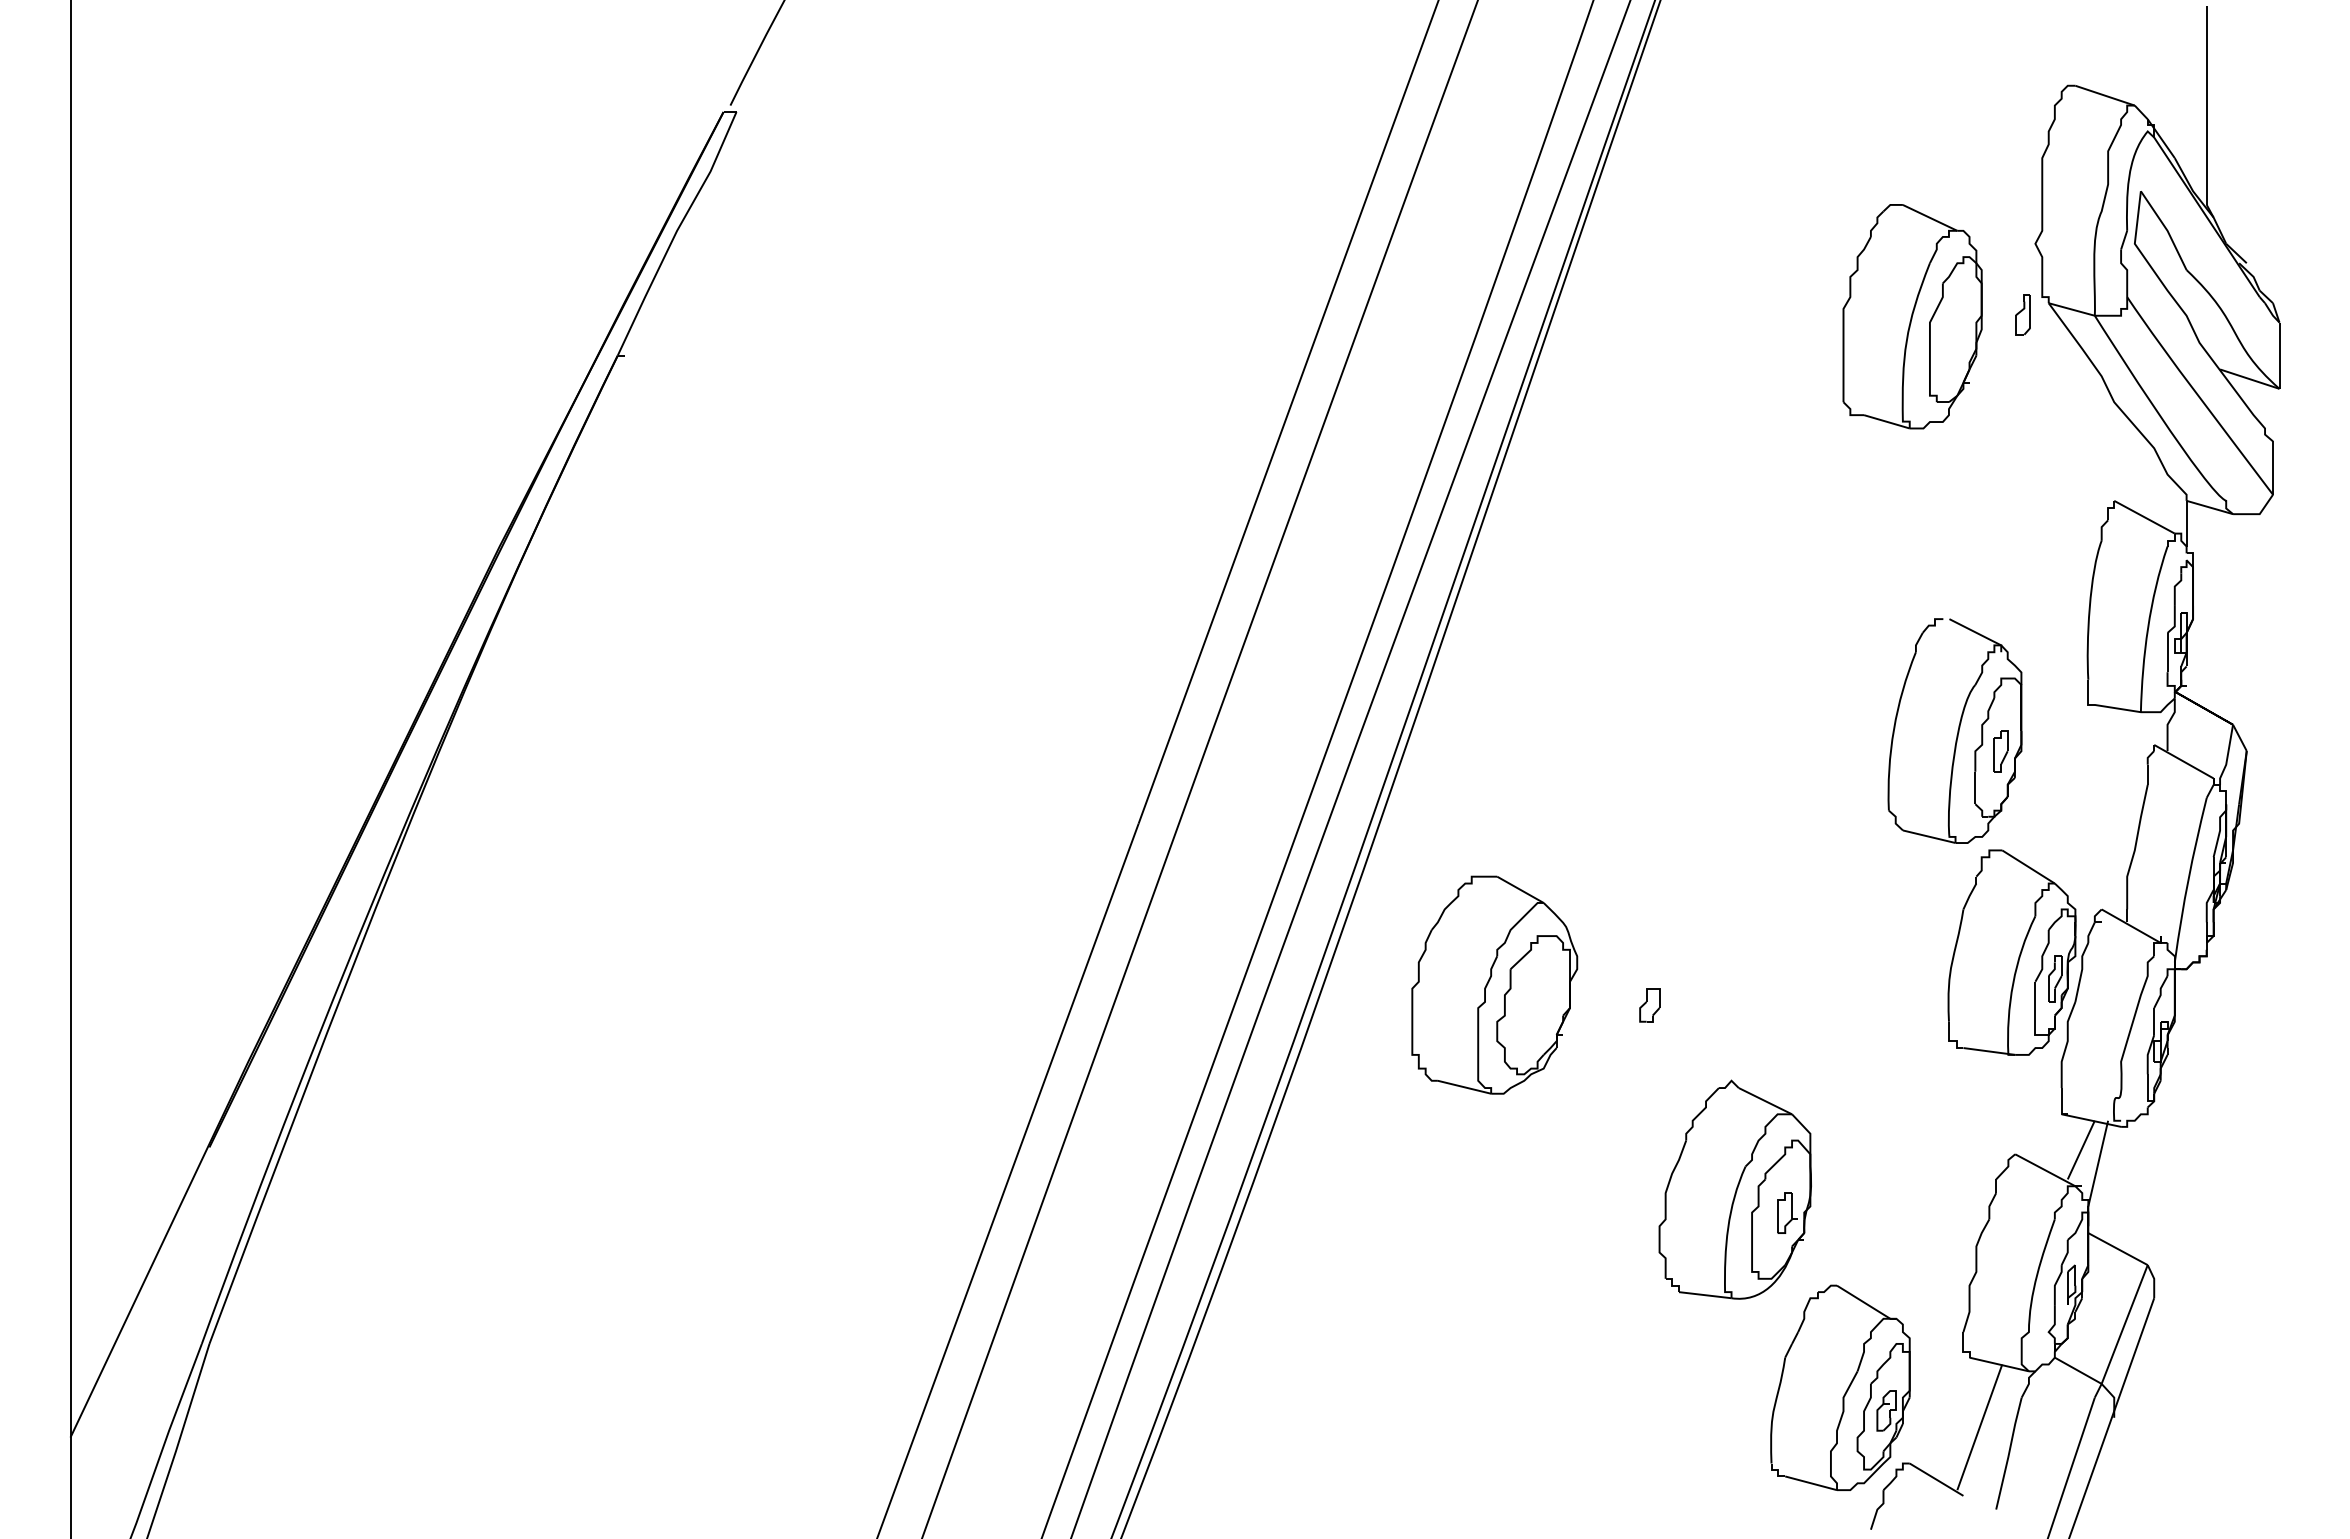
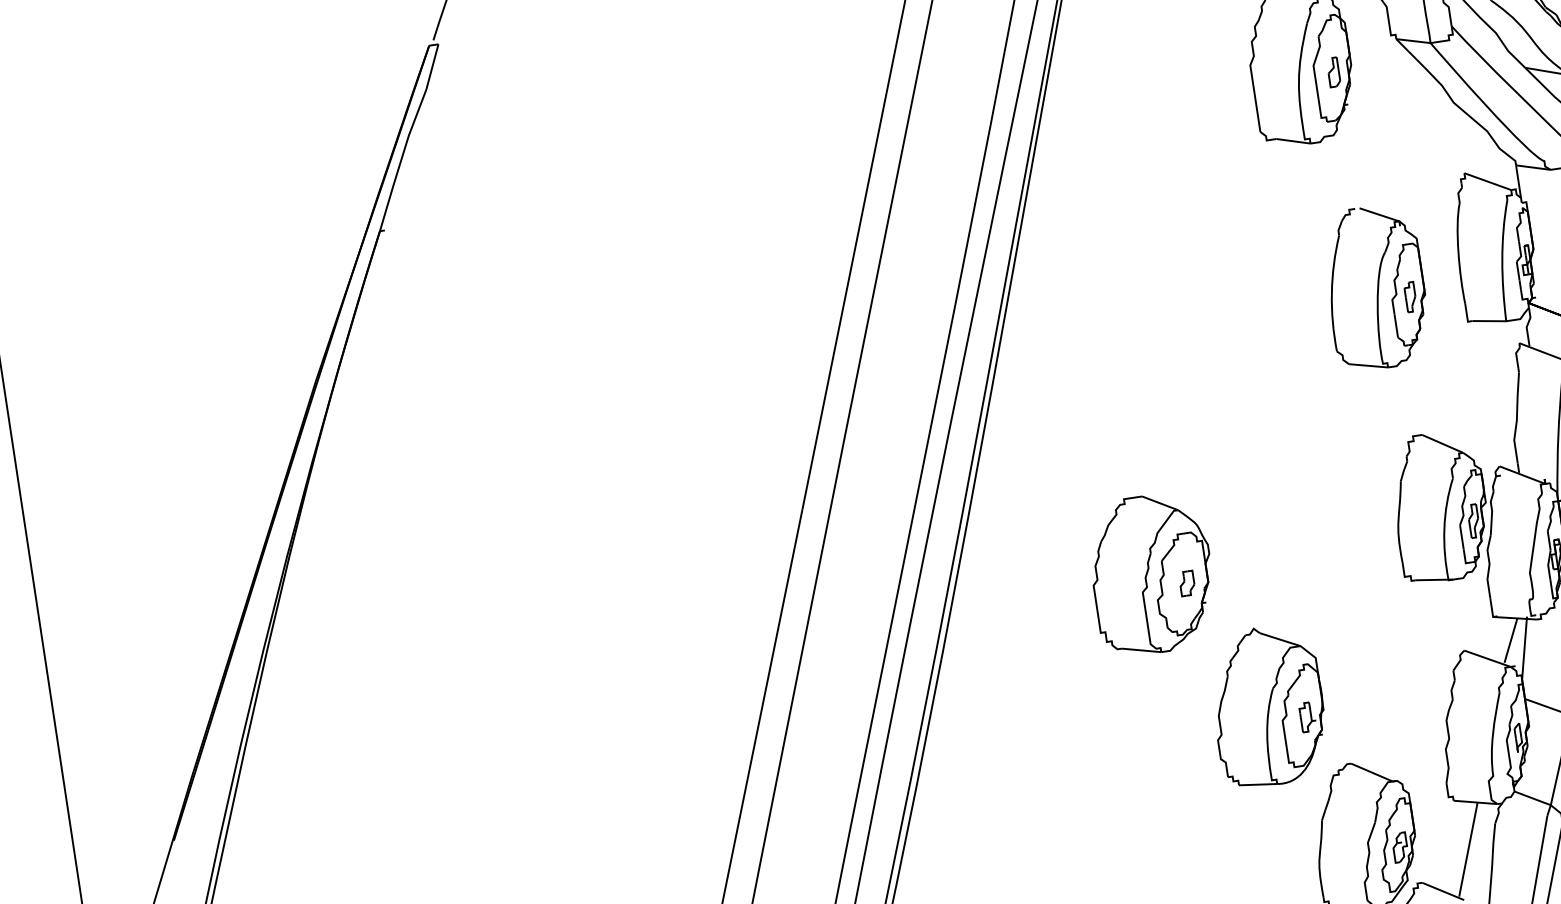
part: (2022, 314) -> (1333, 72), moved
part: (1954, 730) -> (1375, 287), moved
part: (1494, 984) -> (1151, 573), moved

